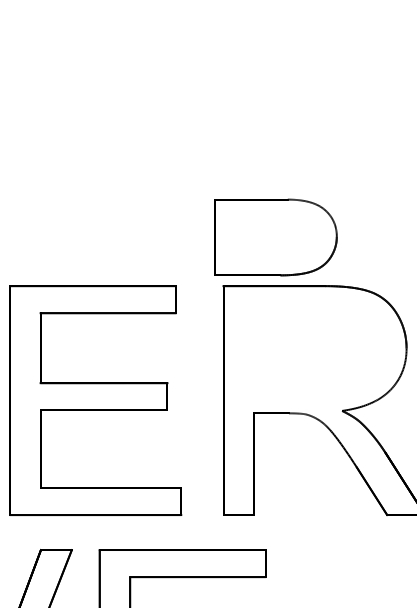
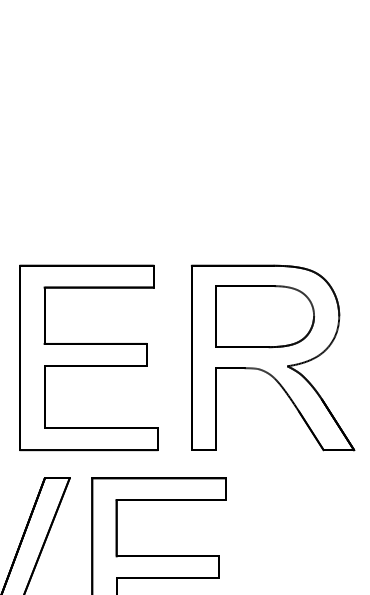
part: (275, 237) -> (264, 316), moved

